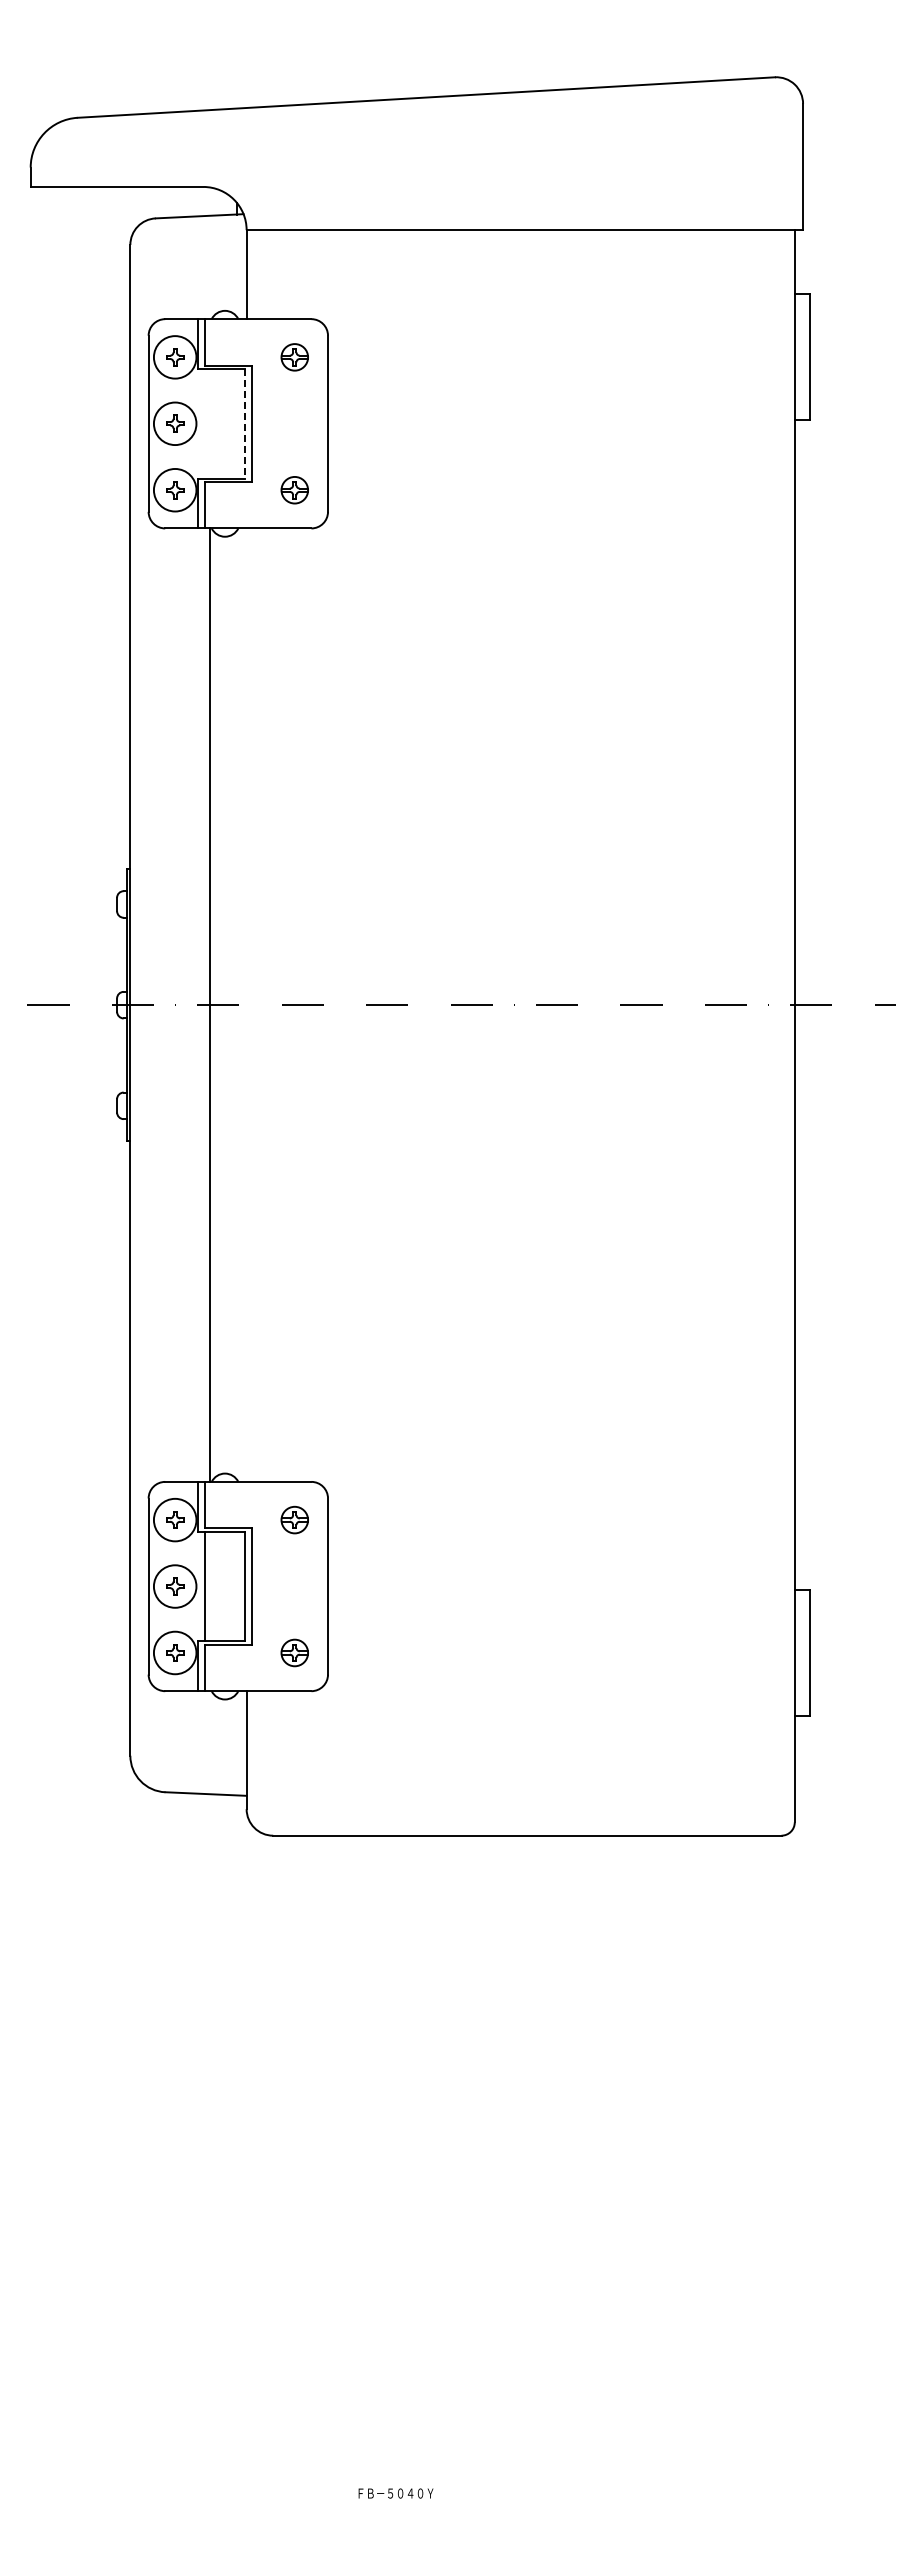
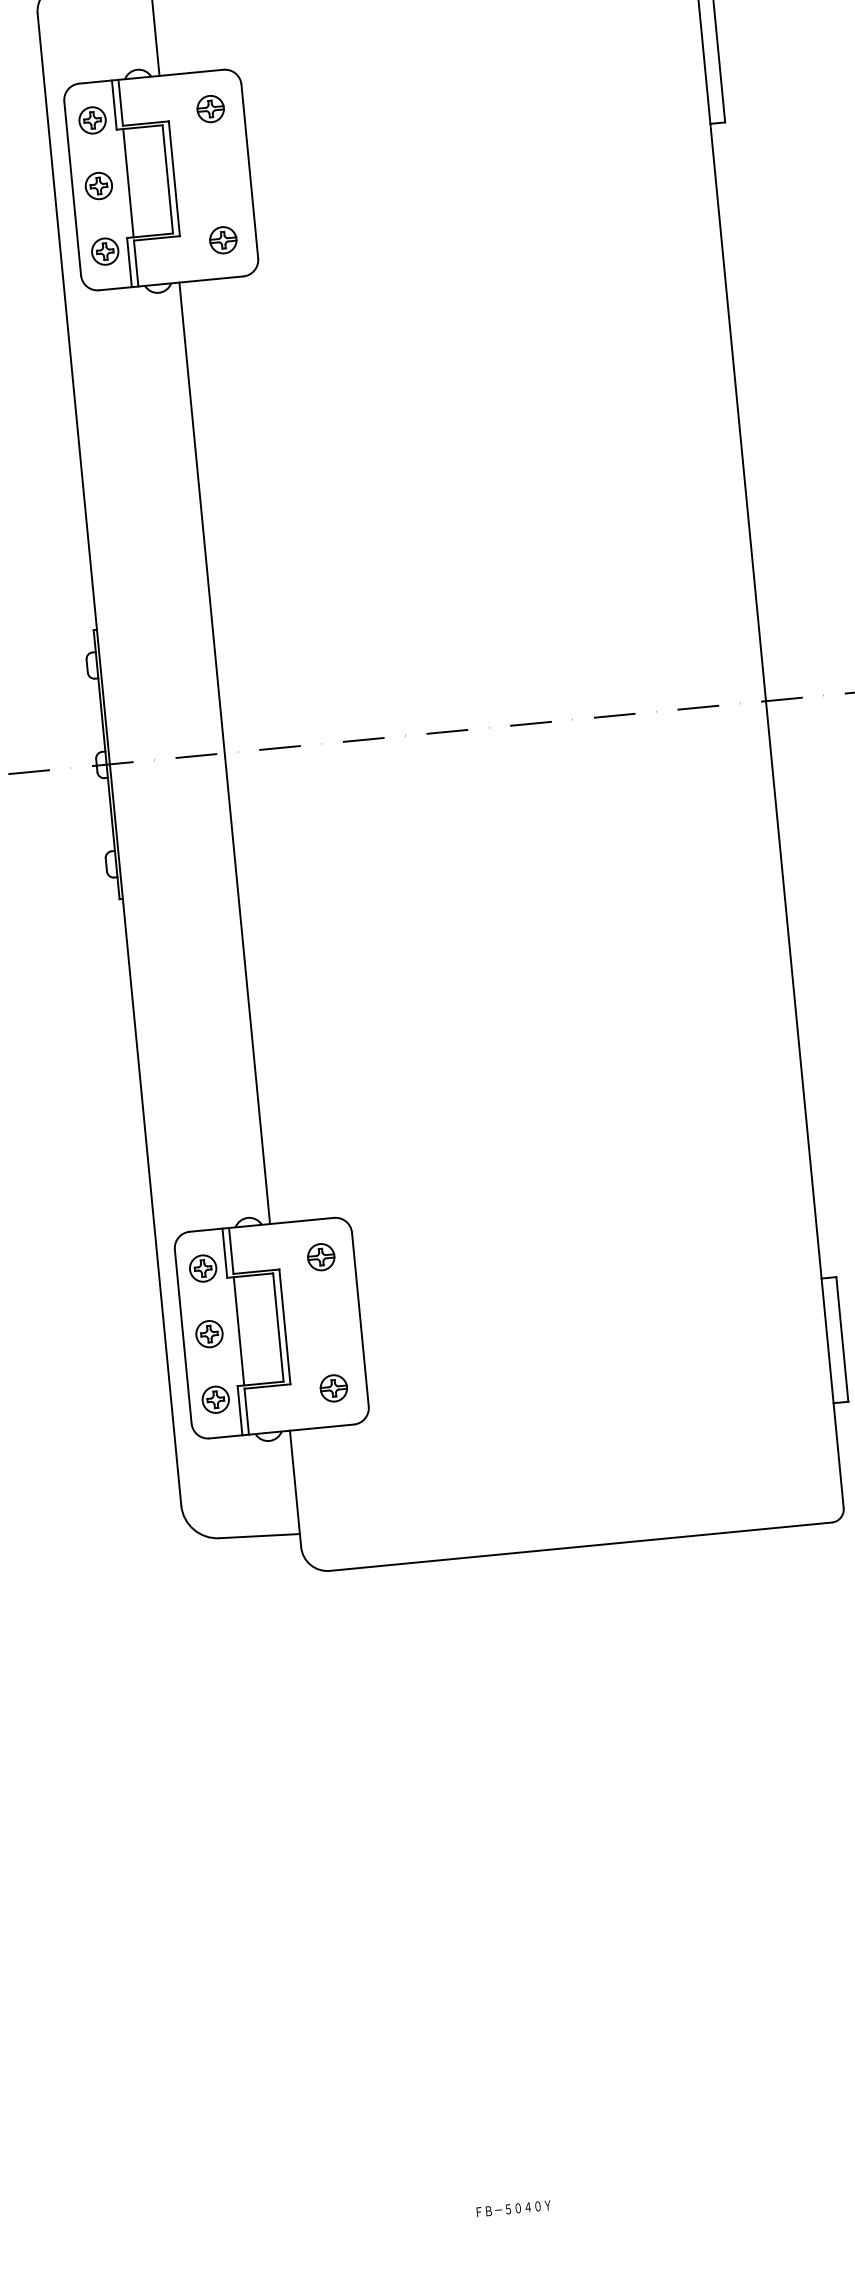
circle: (174, 357) -> (91, 120), size x0.62
circle: (174, 423) -> (98, 185), size x0.62
line: (205, 423) -> (128, 182), added
line: (244, 423) -> (167, 179), dashed -> solid
circle: (174, 489) -> (104, 250), size x0.62
line: (209, 1004) -> (224, 752), moved
circle: (174, 1519) -> (202, 1268), size x0.62
circle: (174, 1586) -> (208, 1334), size x0.62
circle: (174, 1652) -> (215, 1399), size x0.62

